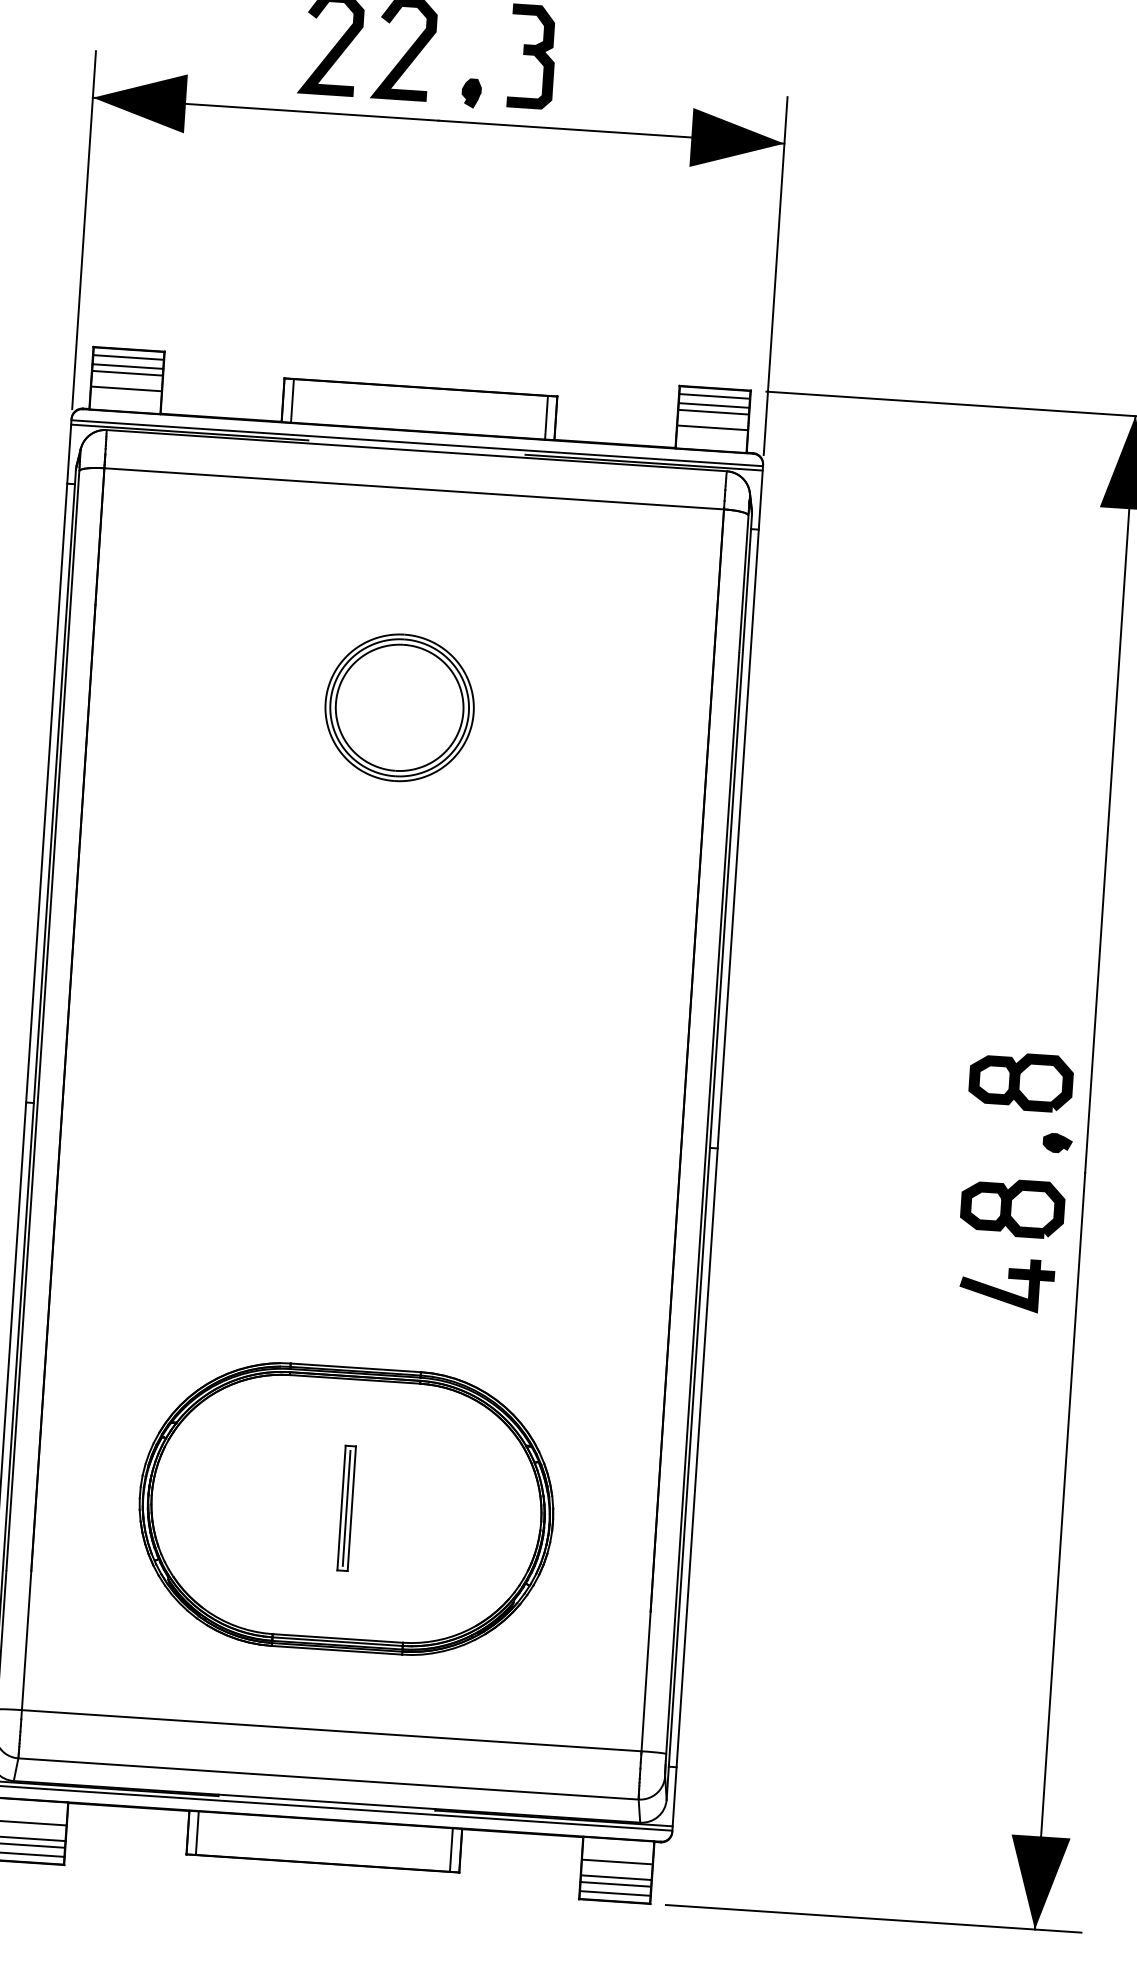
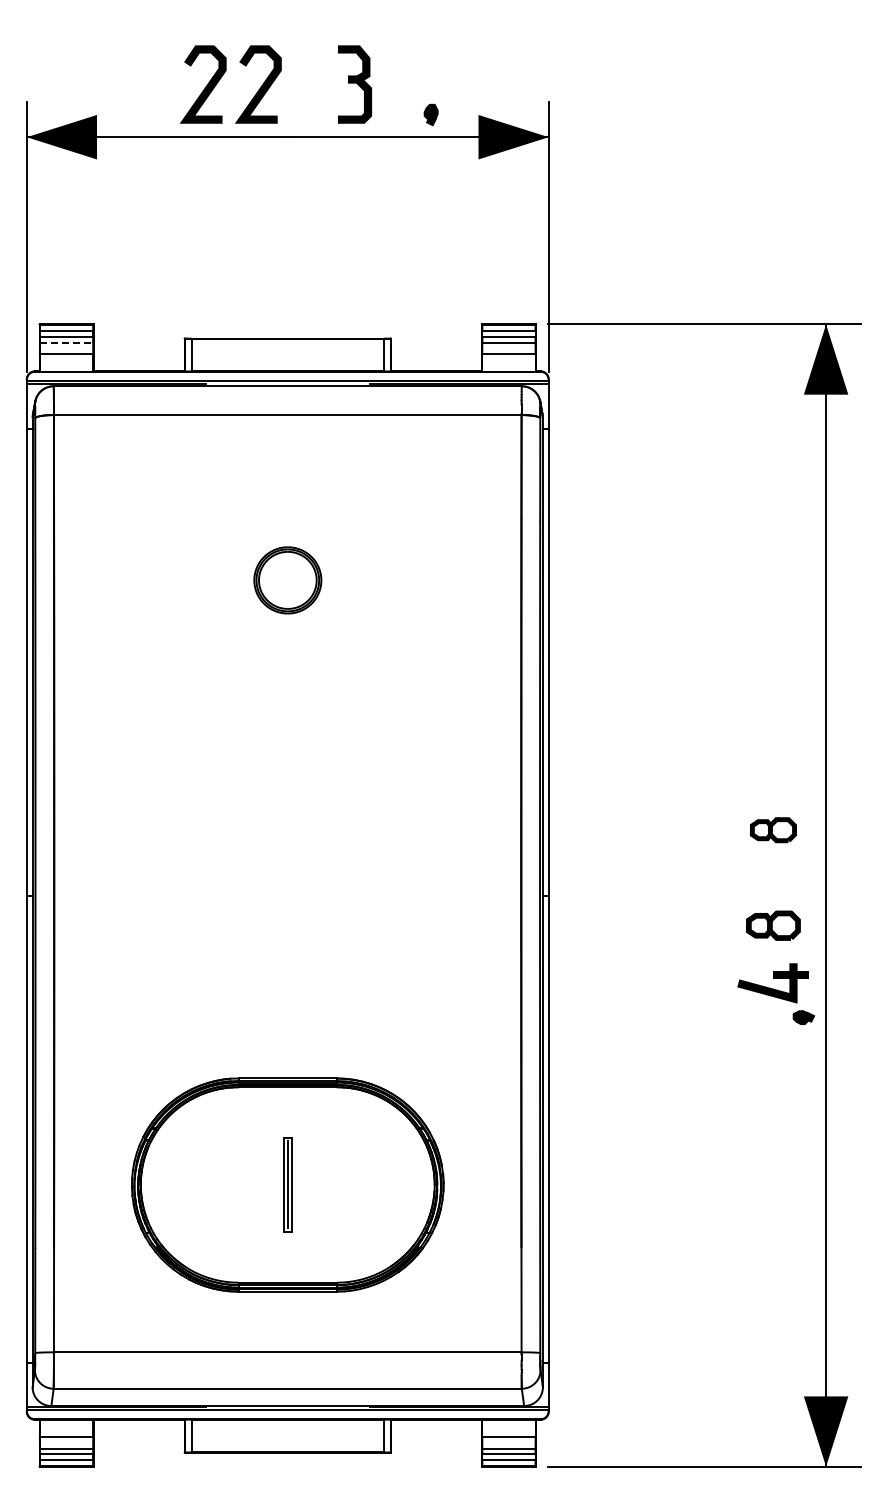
part: (470, 92) -> (430, 114), moved
line: (127, 373) -> (66, 342), solid -> dashed
part: (399, 708) -> (287, 580), size x0.6
part: (1021, 1080) -> (773, 829), size x0.6
part: (1057, 1142) -> (803, 1017), moved
part: (1012, 1207) -> (773, 925), size x0.7

